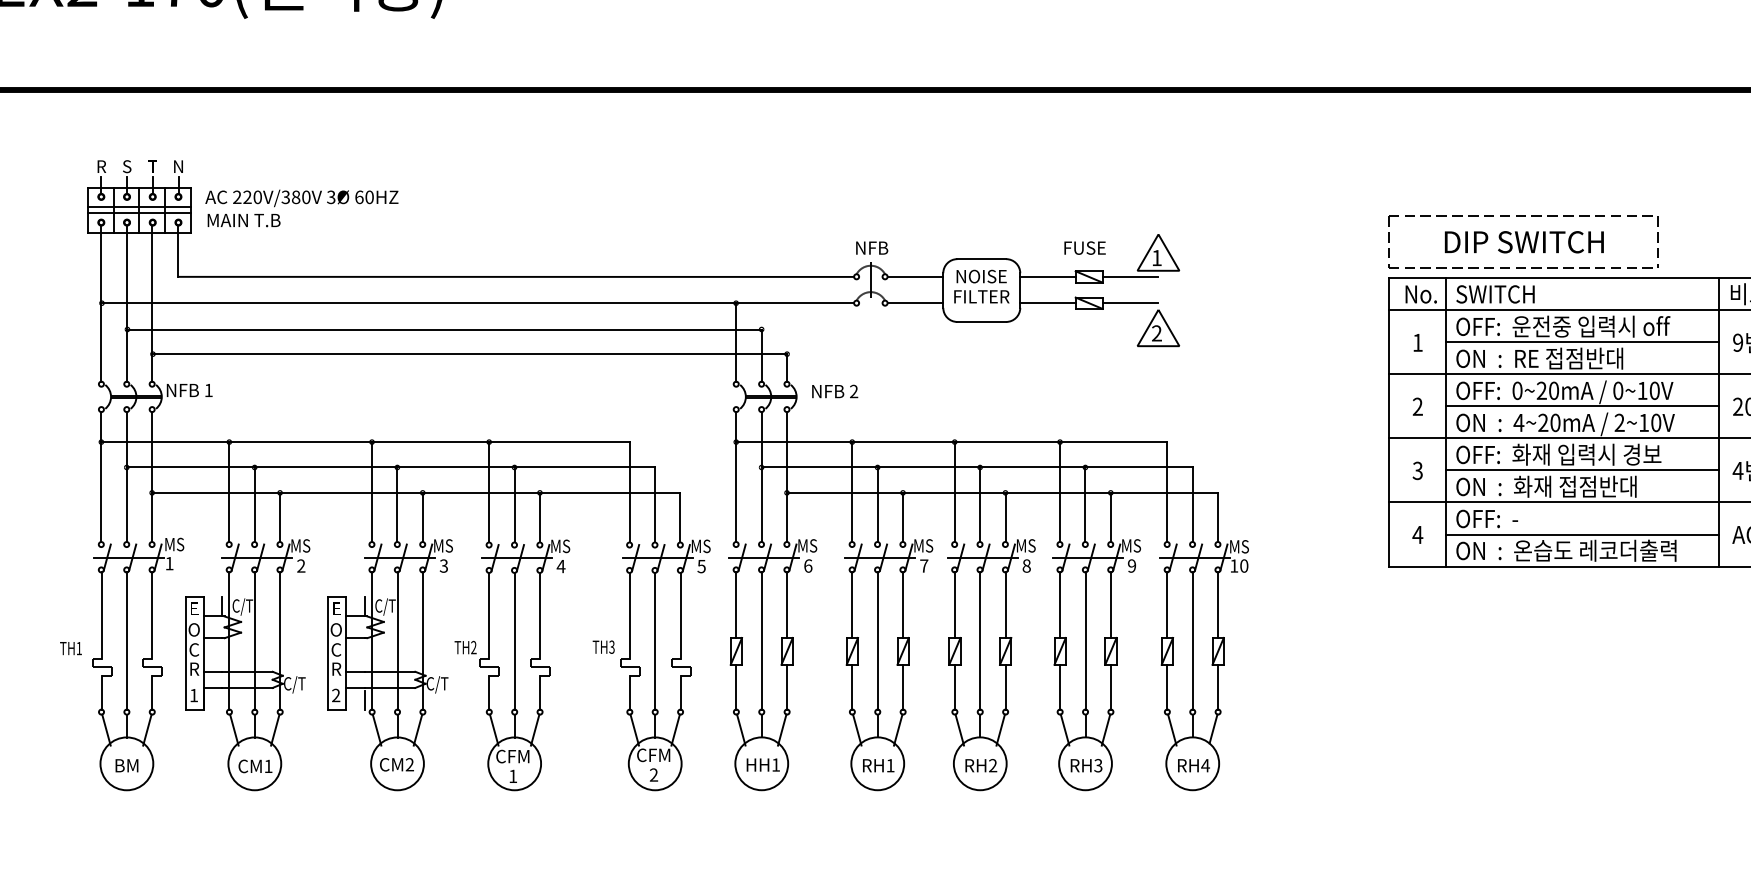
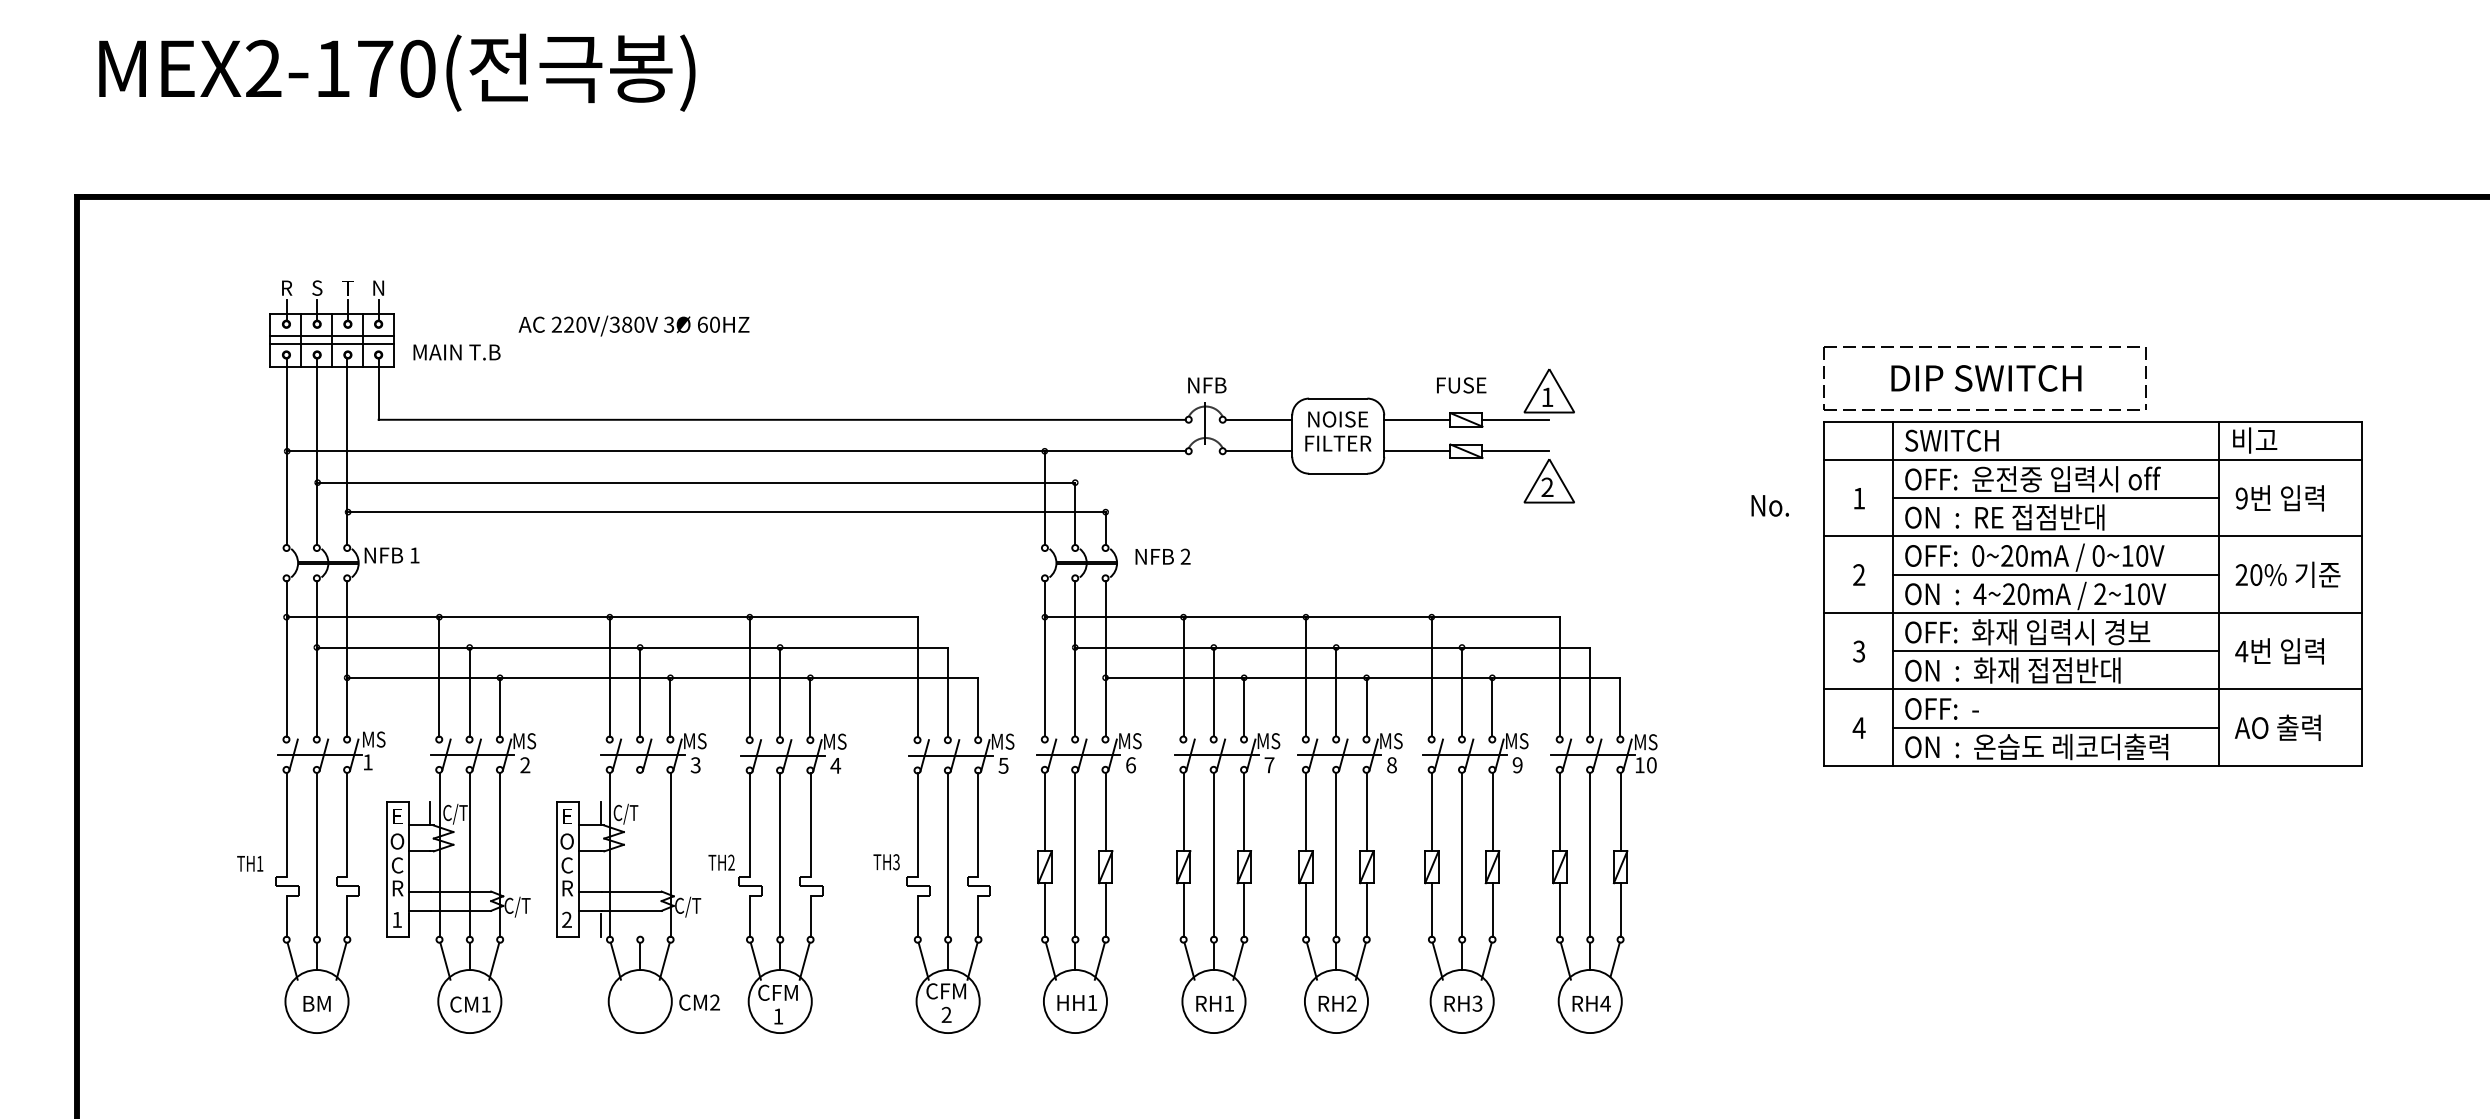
text: (301, 197) -> (633, 325), moved
text: (1420, 294) -> (1769, 505), moved
line: (397, 640) -> (640, 854), removed
text: (396, 764) -> (699, 1002), moved

